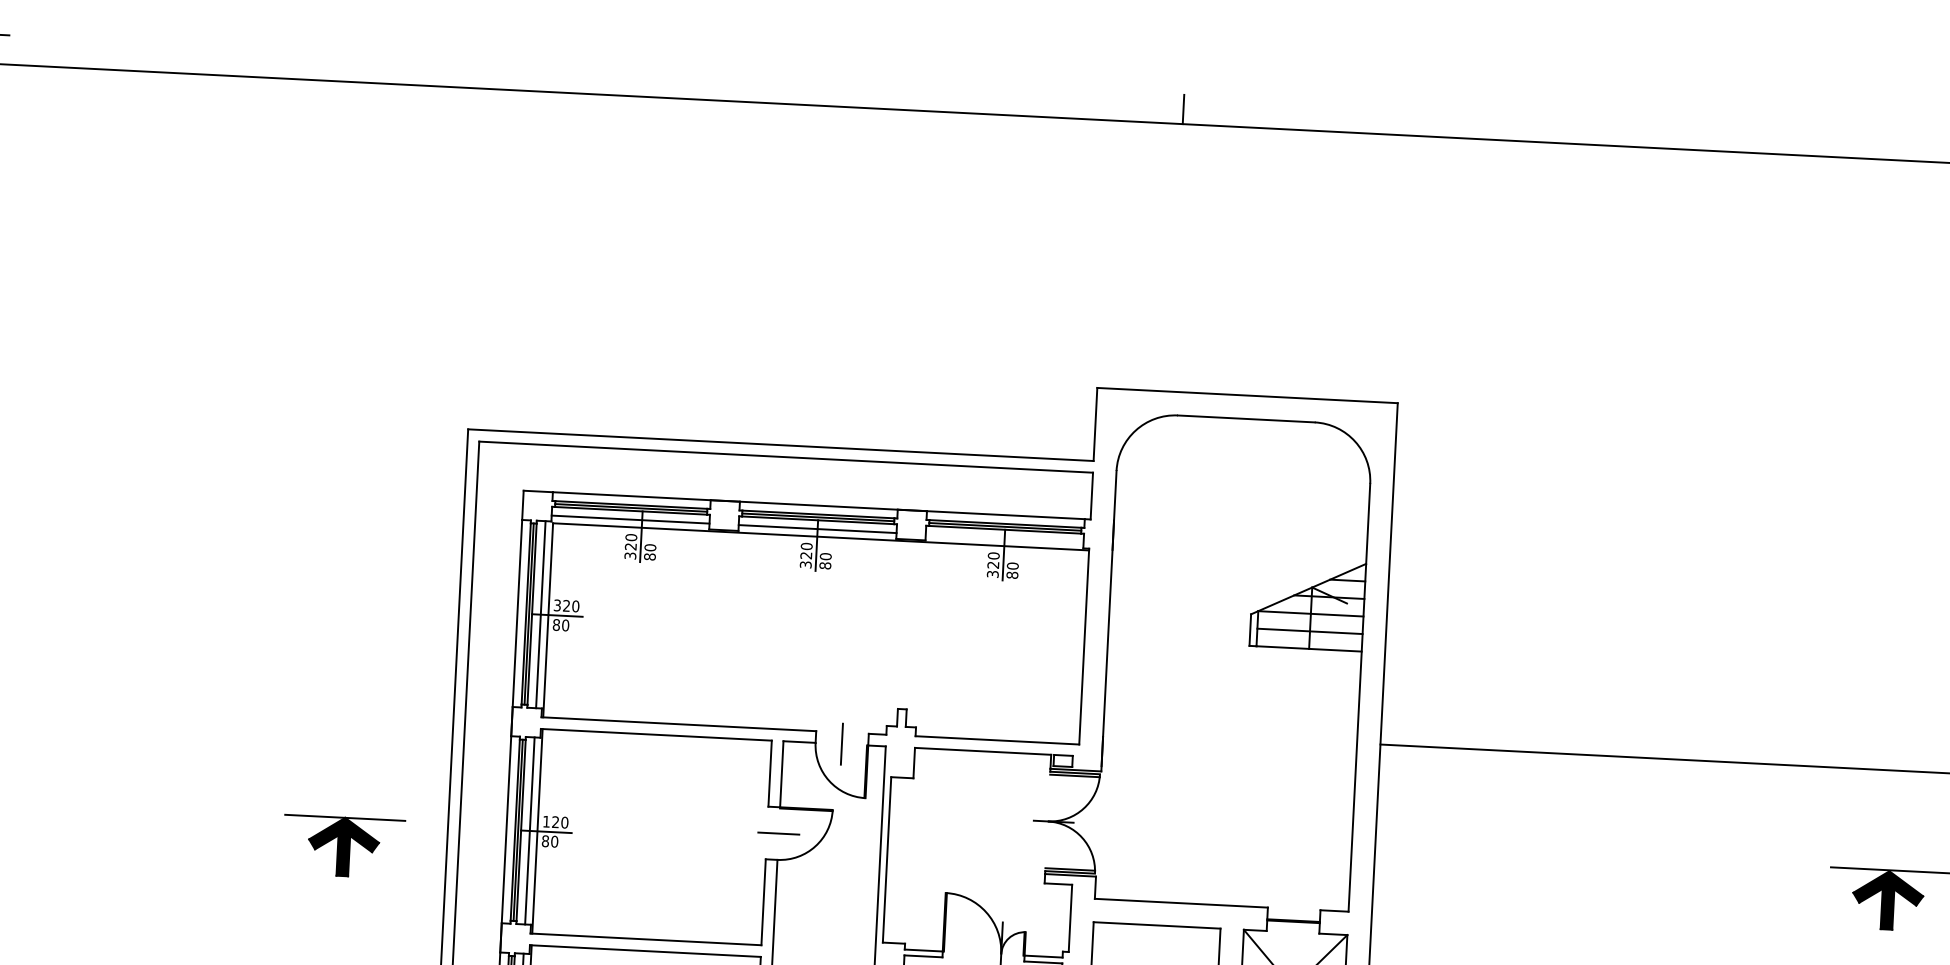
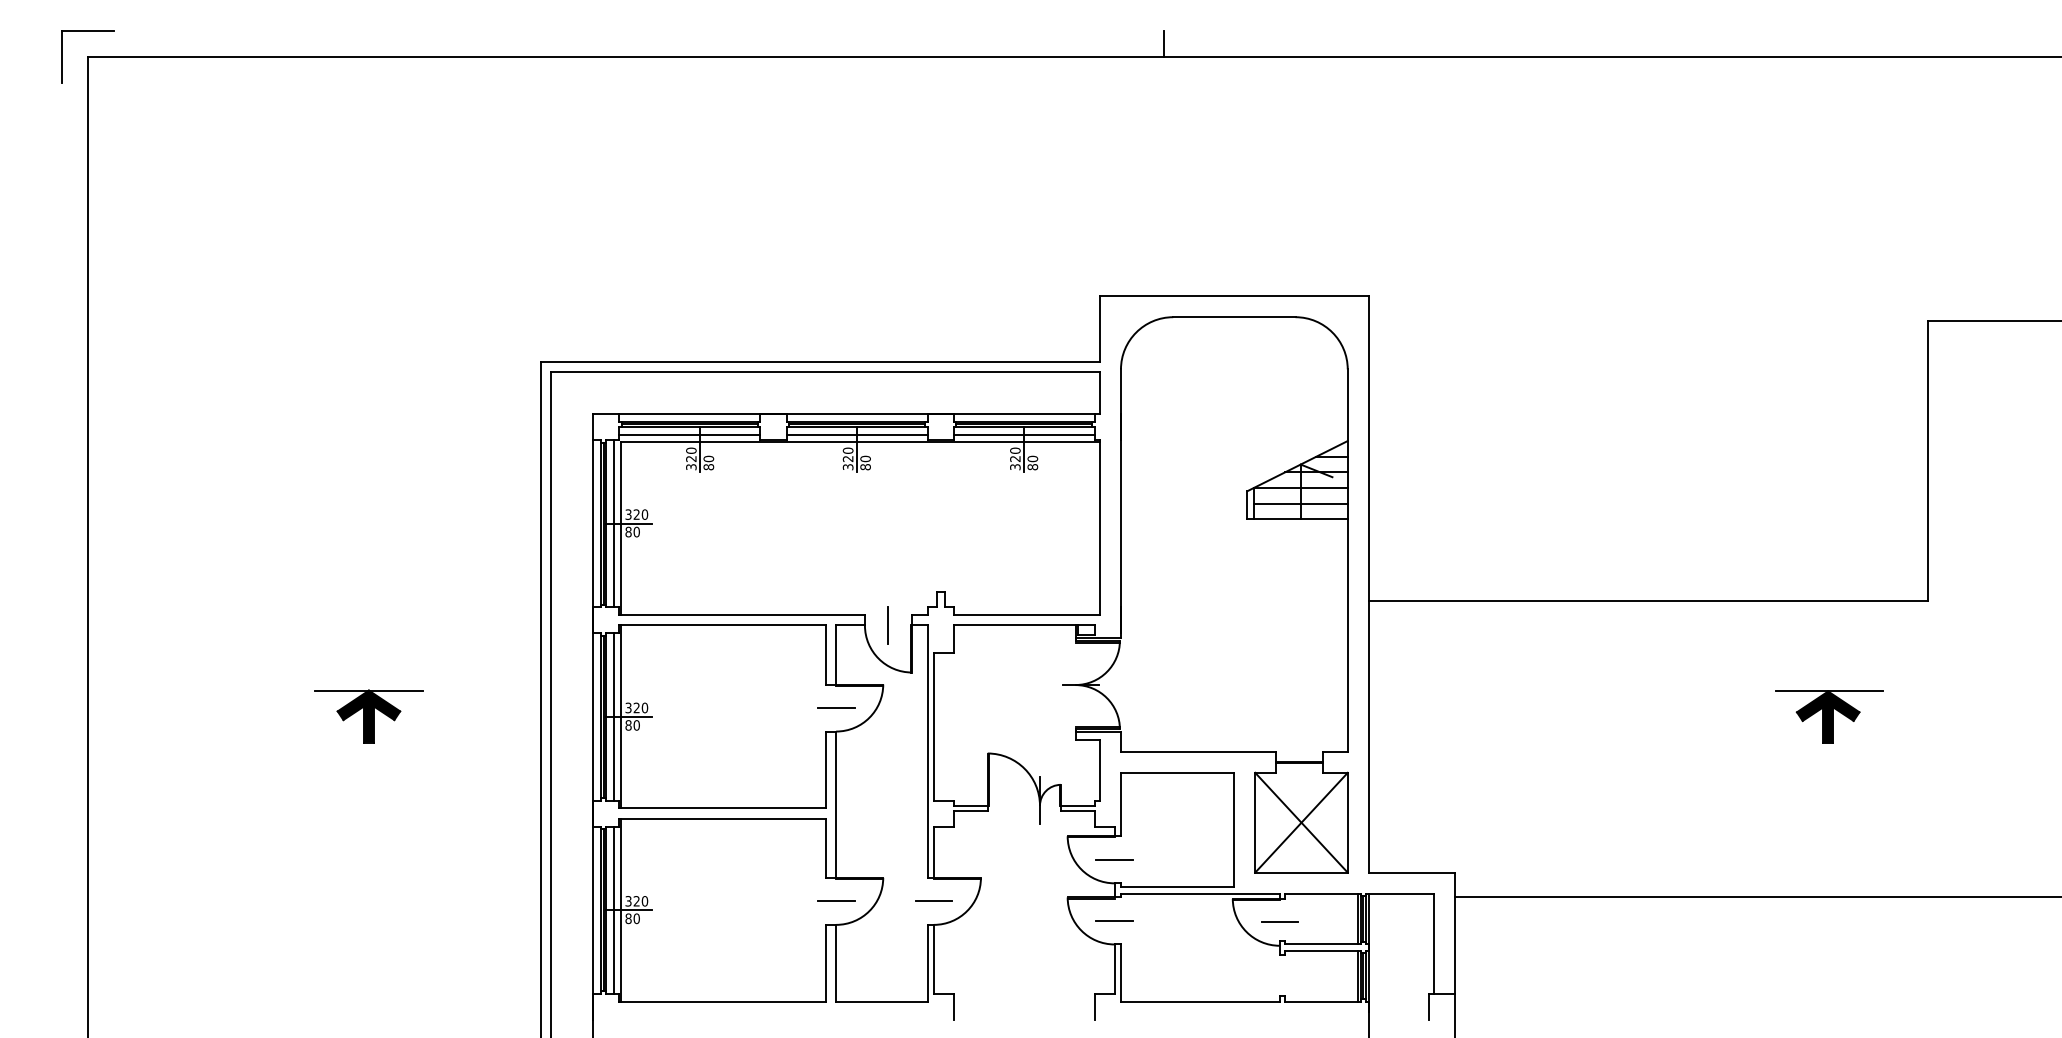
line: (1003, 538) -> (1023, 434), added
text: (546, 821) -> (628, 707), 120 -> 320
part: (343, 846) -> (368, 716), moved

